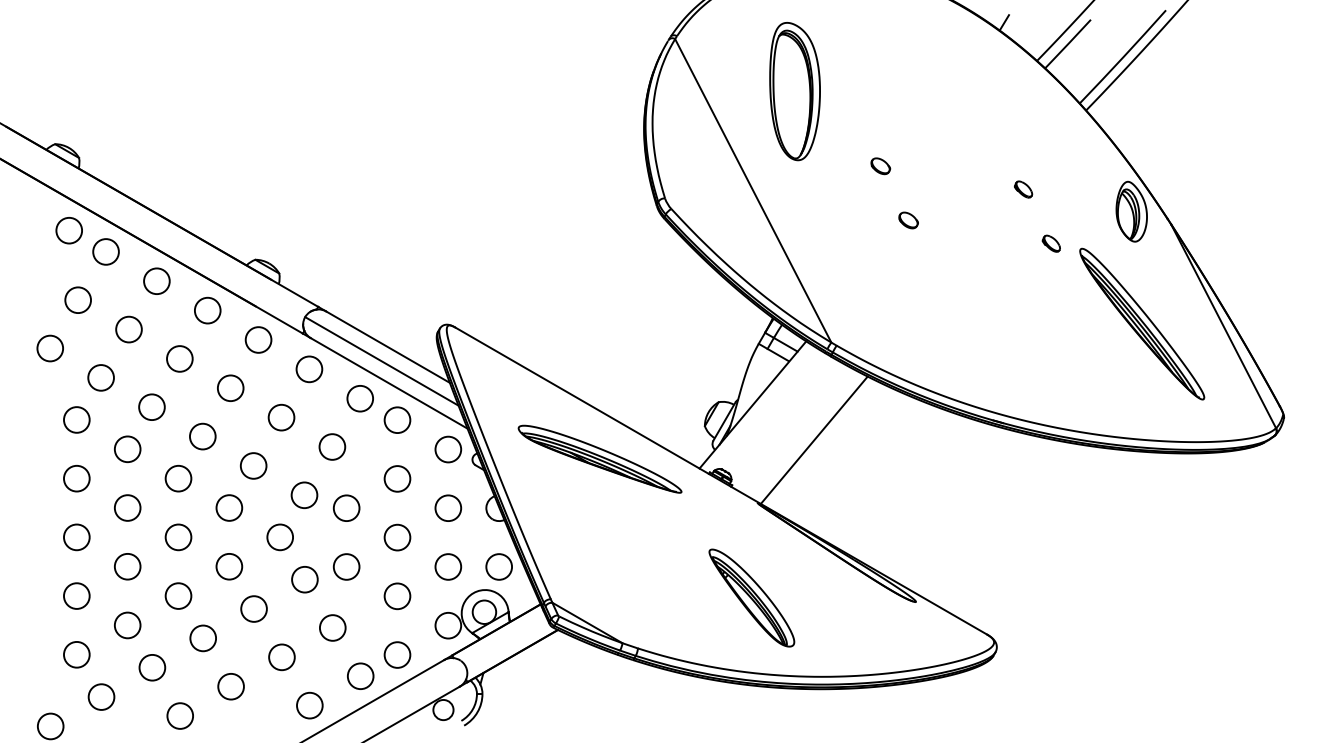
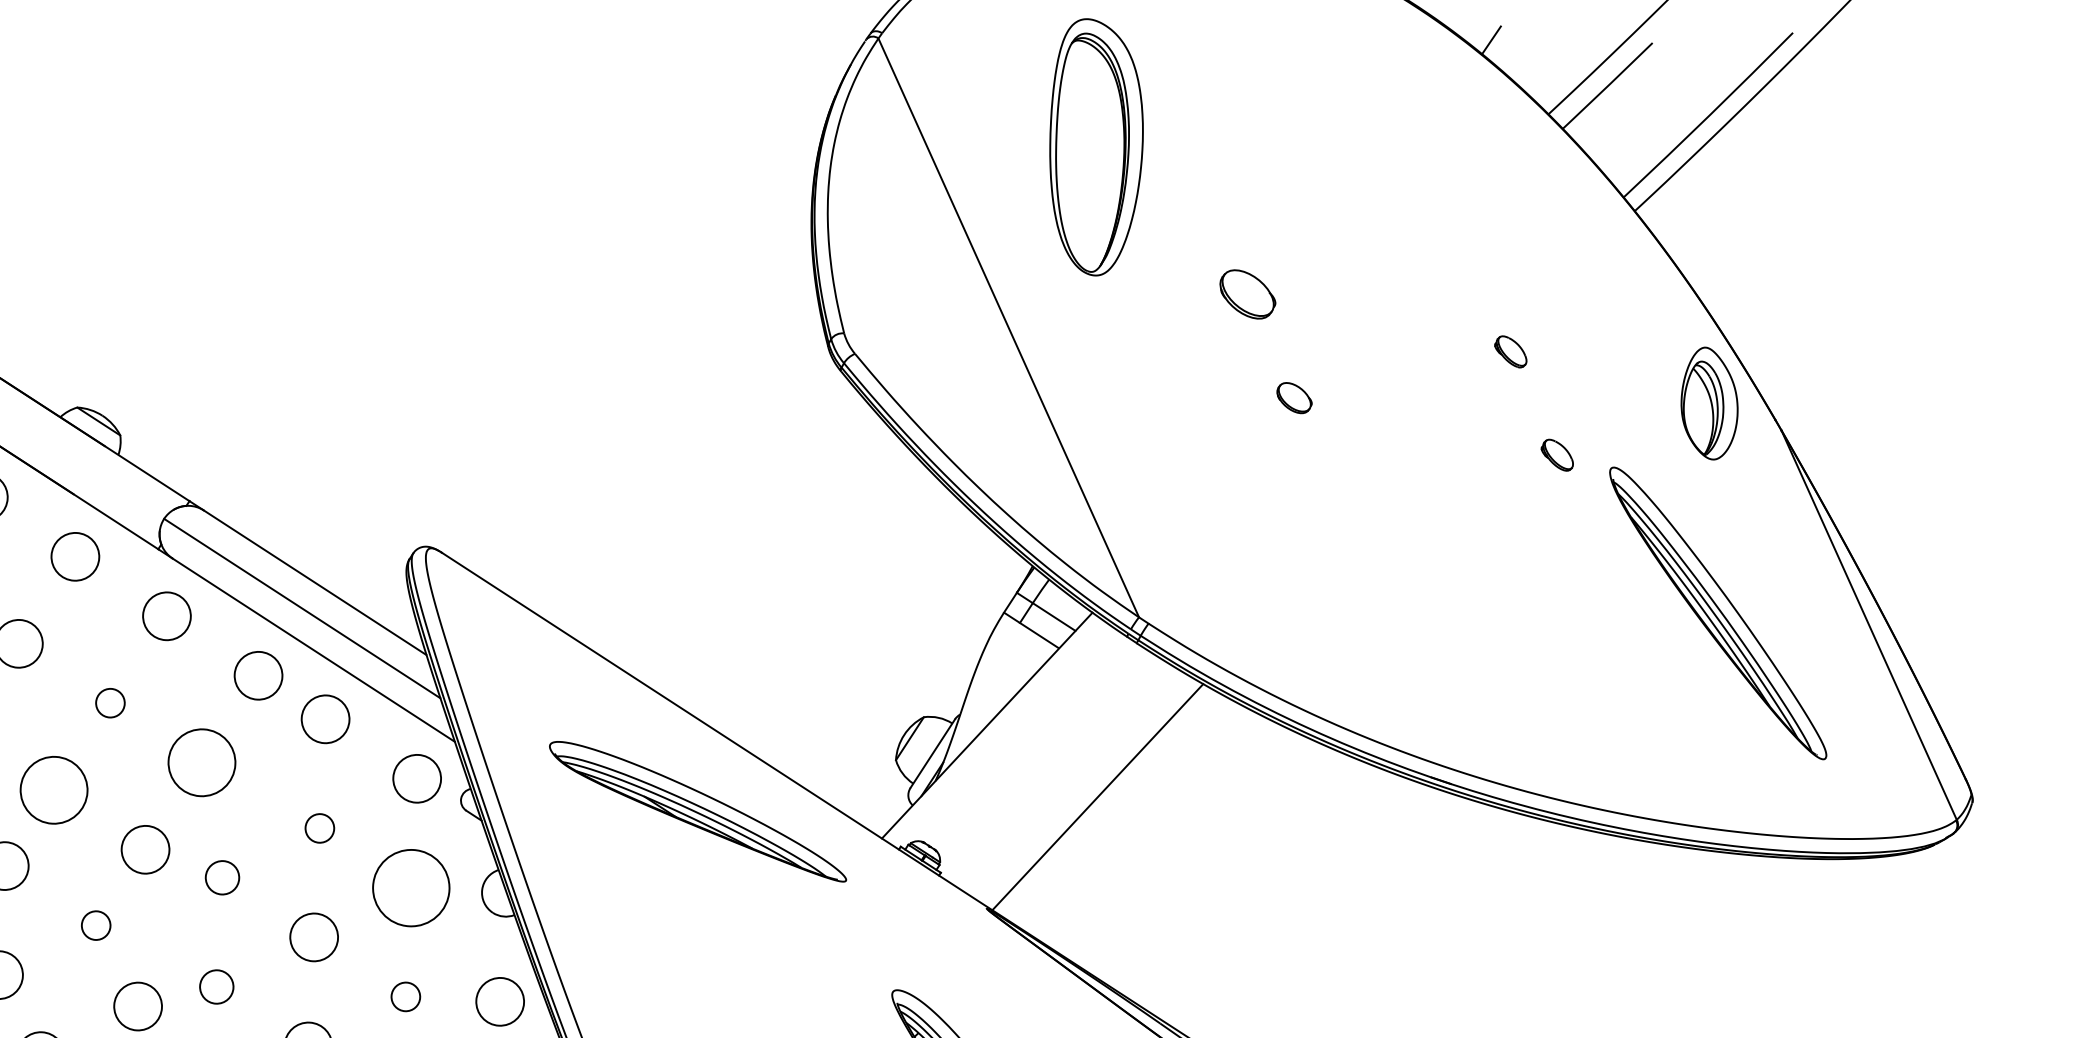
part: (880, 166) -> (1247, 295), size x1.6
circle: (281, 417) -> (110, 703), size x0.6
circle: (332, 446) -> (202, 761), size x1.4
circle: (253, 465) -> (53, 789), size x1.4
circle: (397, 478) -> (319, 827), size x0.6
circle: (346, 507) -> (222, 876), size x0.7
circle: (448, 507) -> (411, 886), size x1.6
circle: (279, 537) -> (95, 925), size x0.6
circle: (346, 566) -> (216, 986), size x0.7
circle: (448, 566) -> (406, 996), size x0.6

